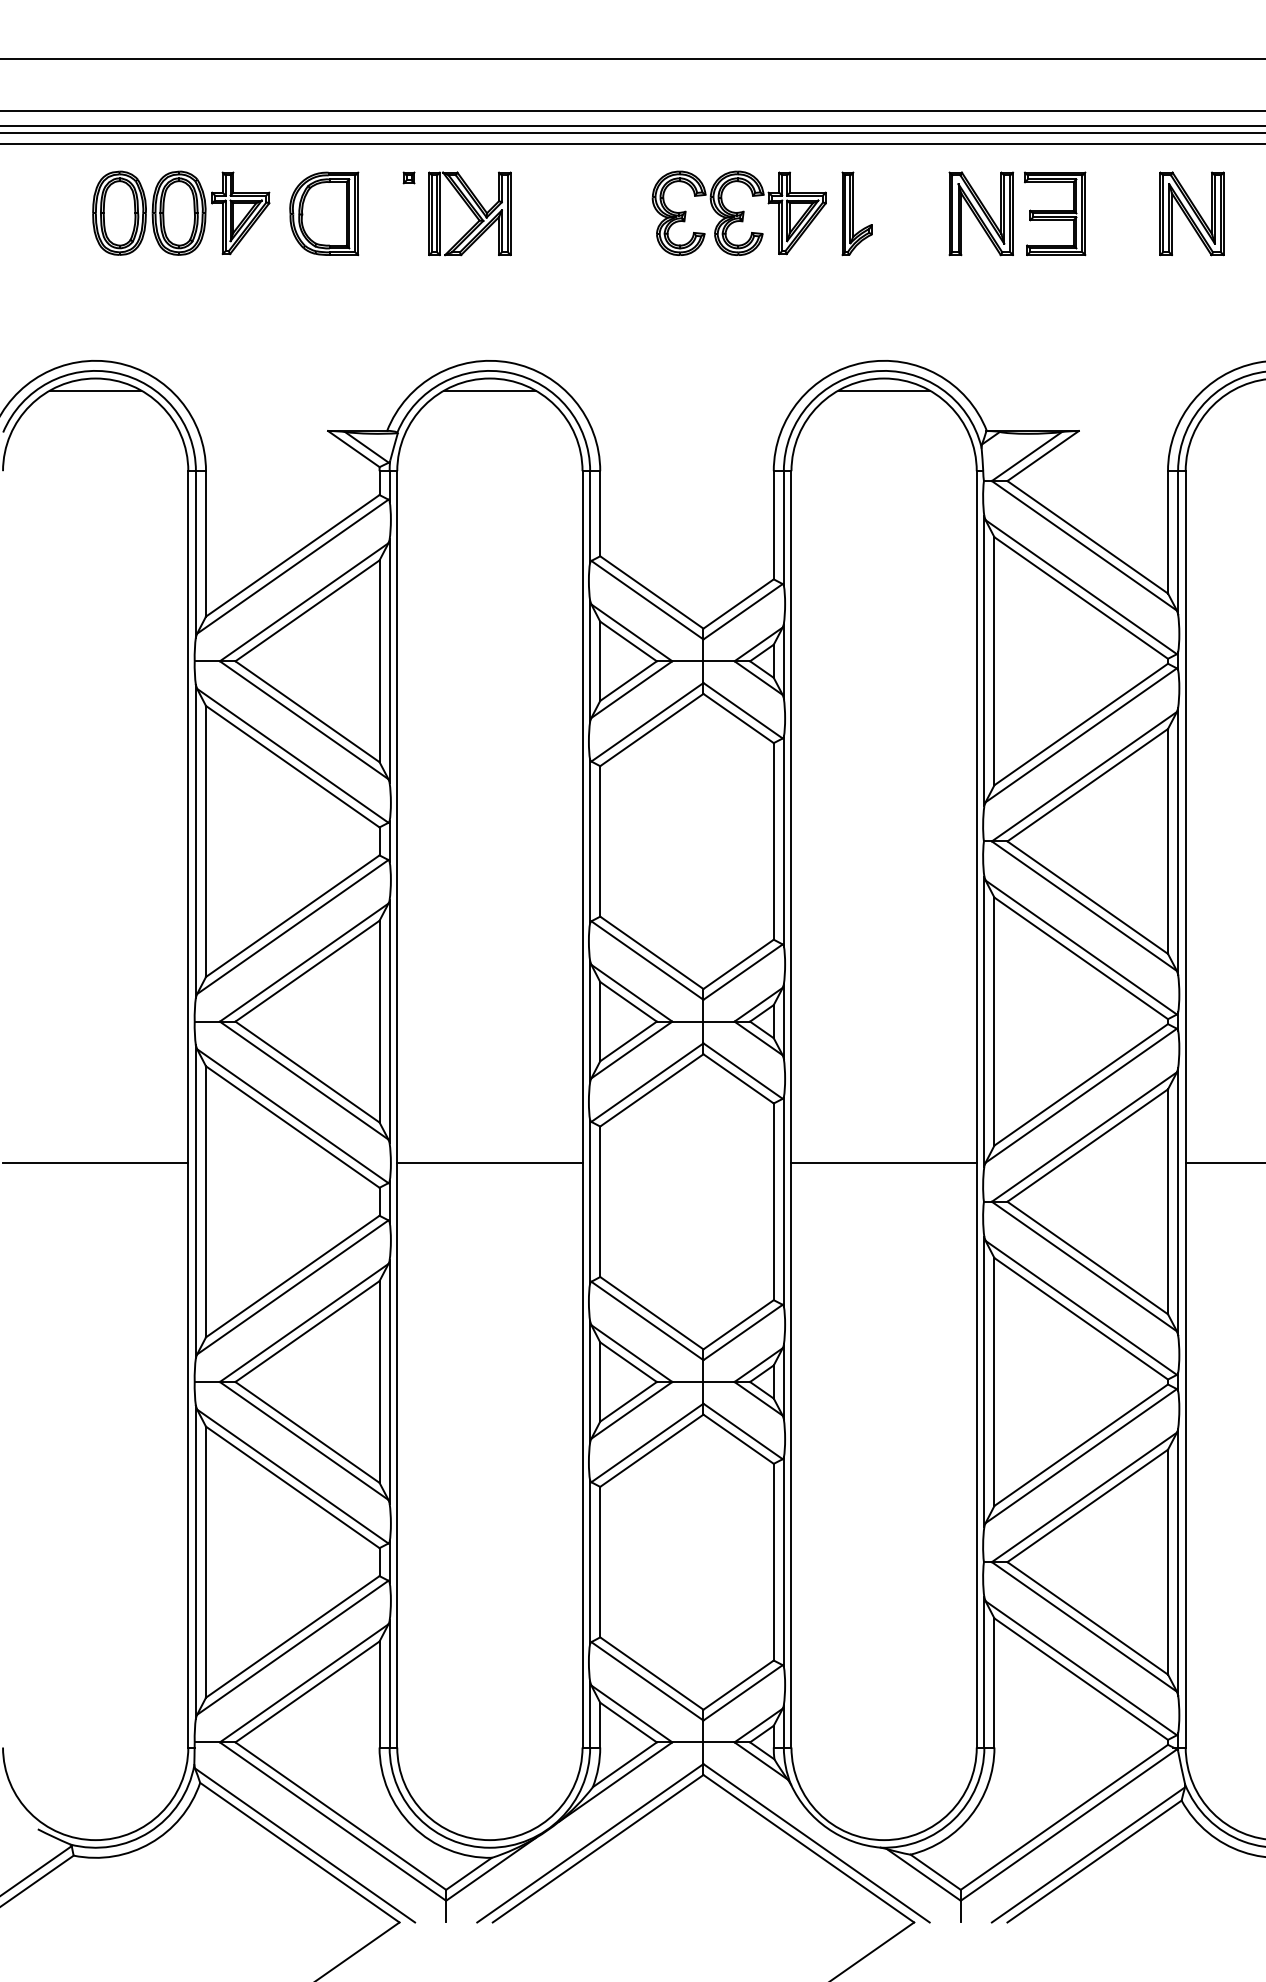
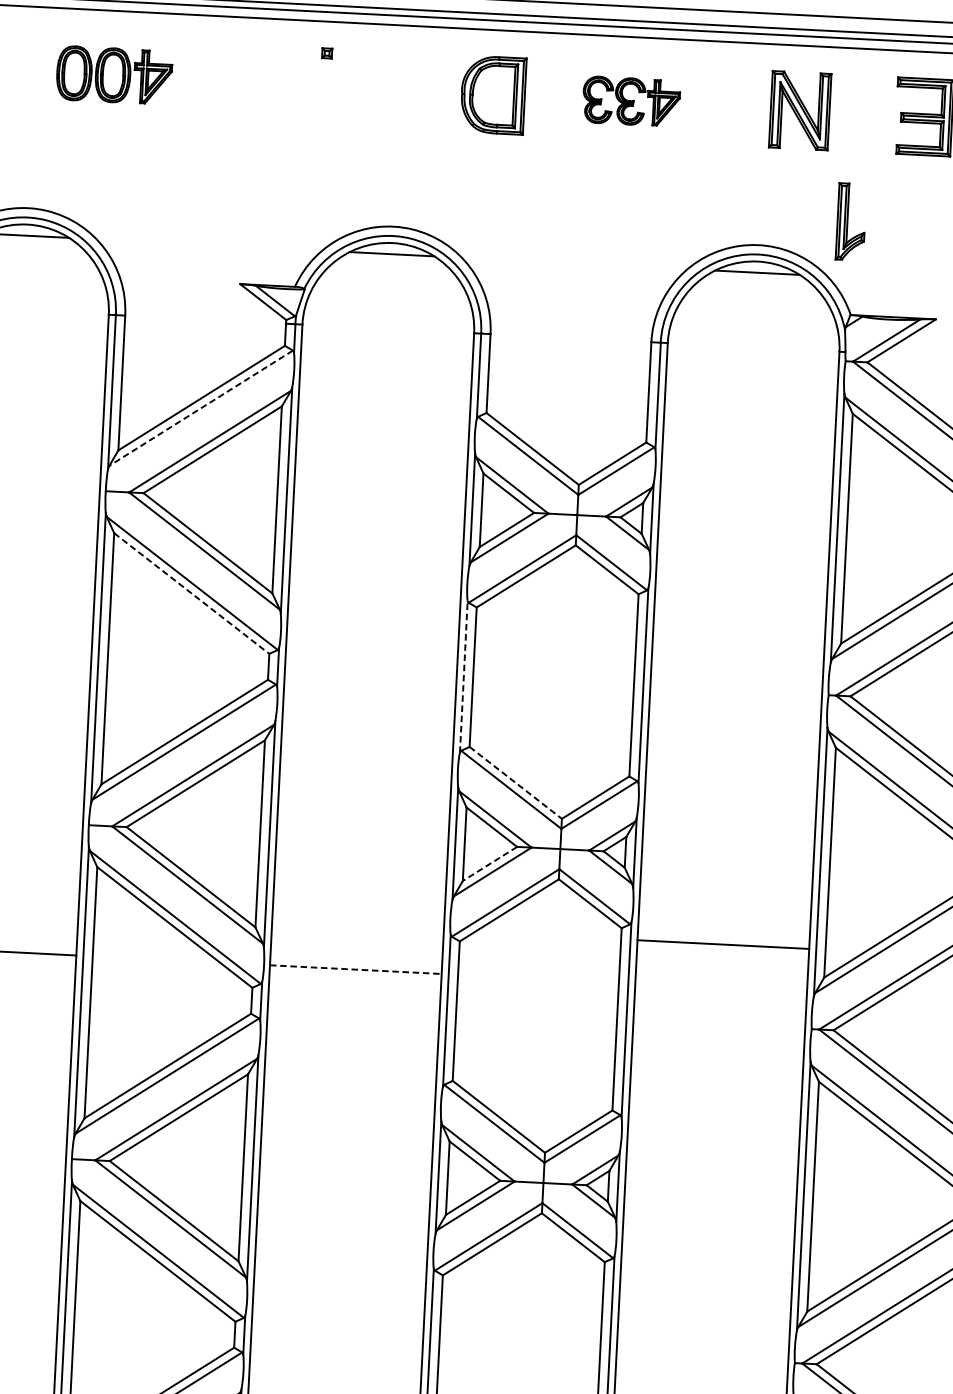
part: (181, 212) -> (114, 74), size x0.7
part: (738, 212) -> (630, 100), size x0.6
part: (324, 213) -> (493, 94), moved
part: (469, 213) -> (381, 89), removed
part: (856, 213) -> (850, 221), moved
part: (981, 213) -> (800, 110), moved
line: (292, 566) -> (200, 407), solid -> dashed
line: (292, 766) -> (191, 593), solid -> dashed
line: (590, 841) -> (464, 676), solid -> dashed
line: (652, 953) -> (516, 783), solid -> dashed
line: (628, 1041) -> (489, 863), solid -> dashed
line: (489, 1162) -> (355, 969), solid -> dashed
line: (883, 1162) -> (722, 944), moved

